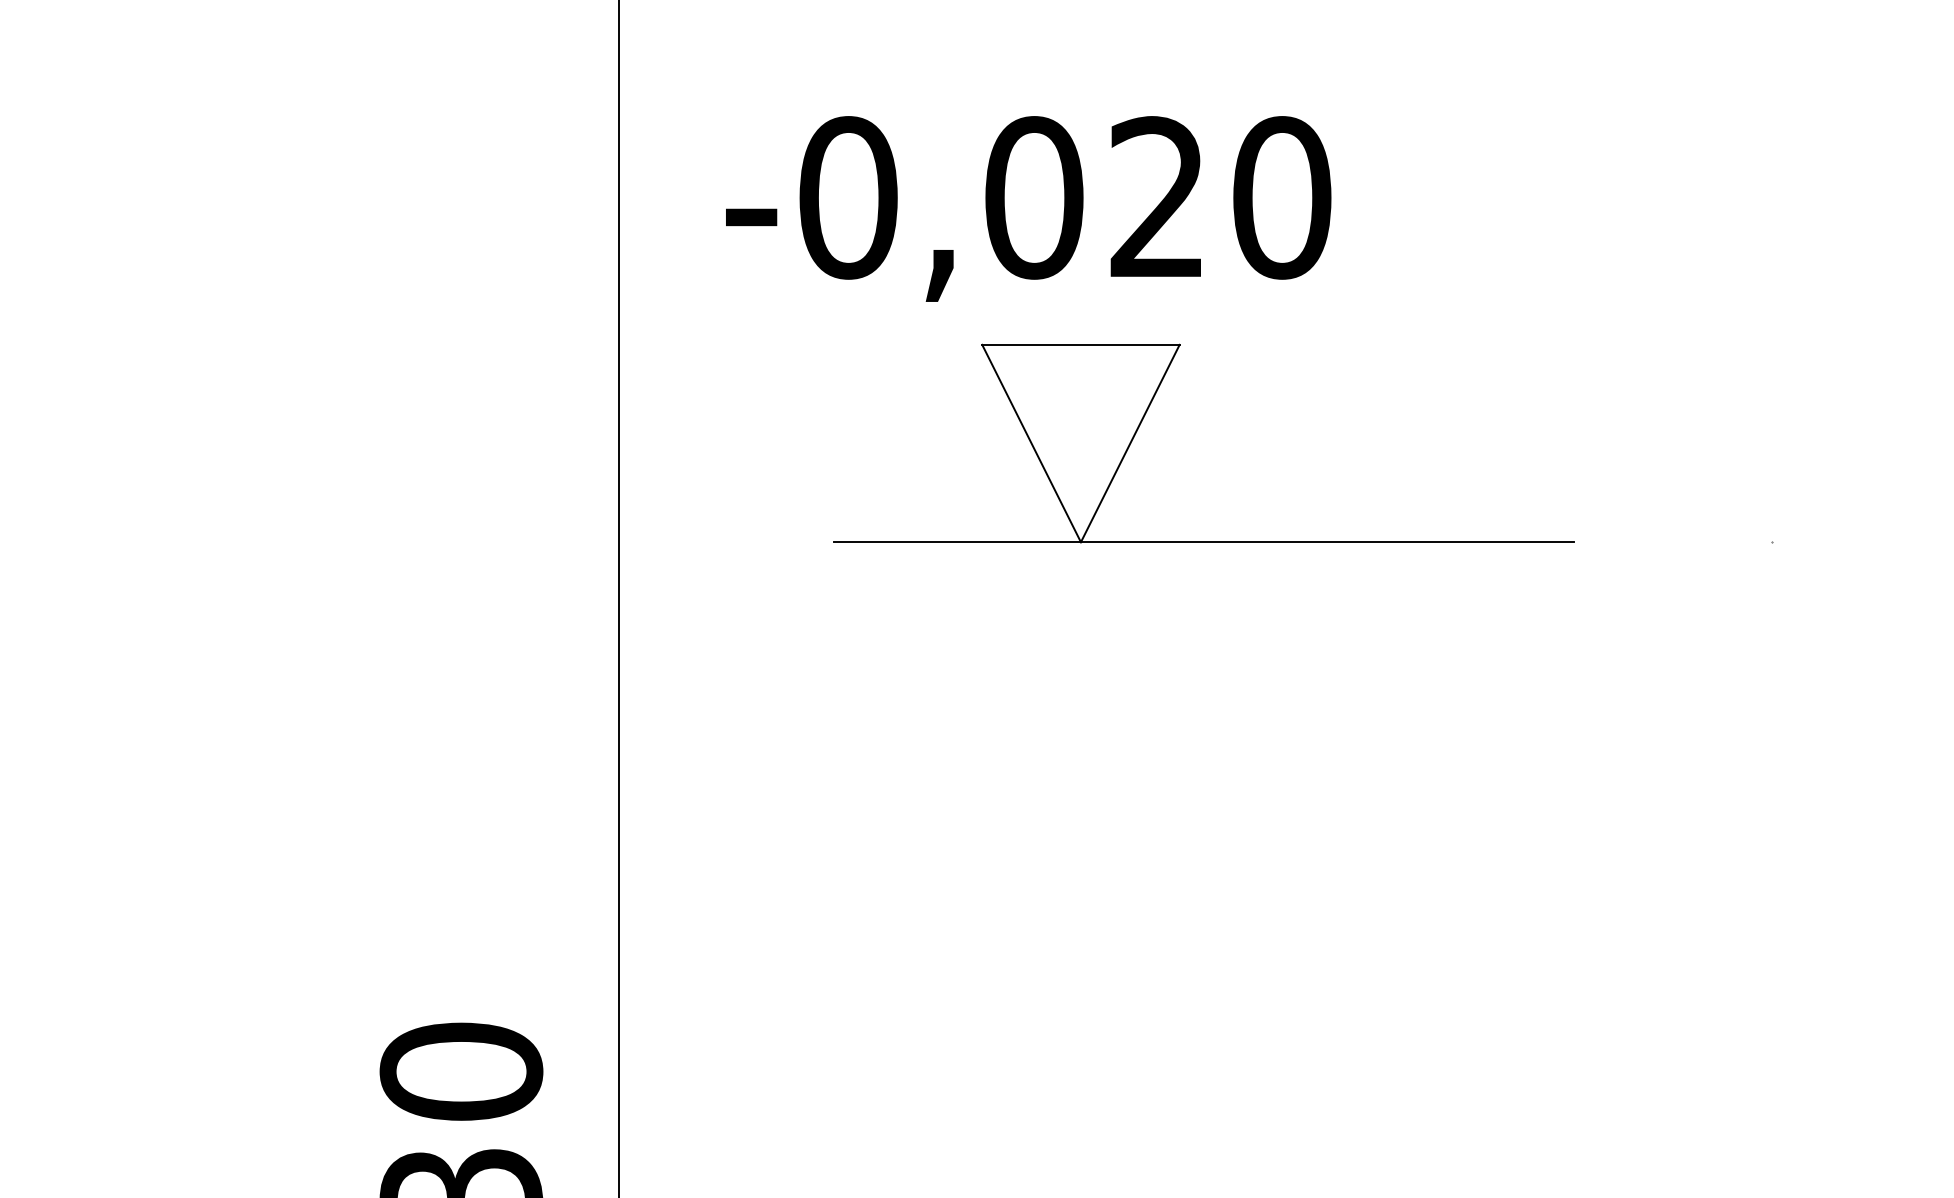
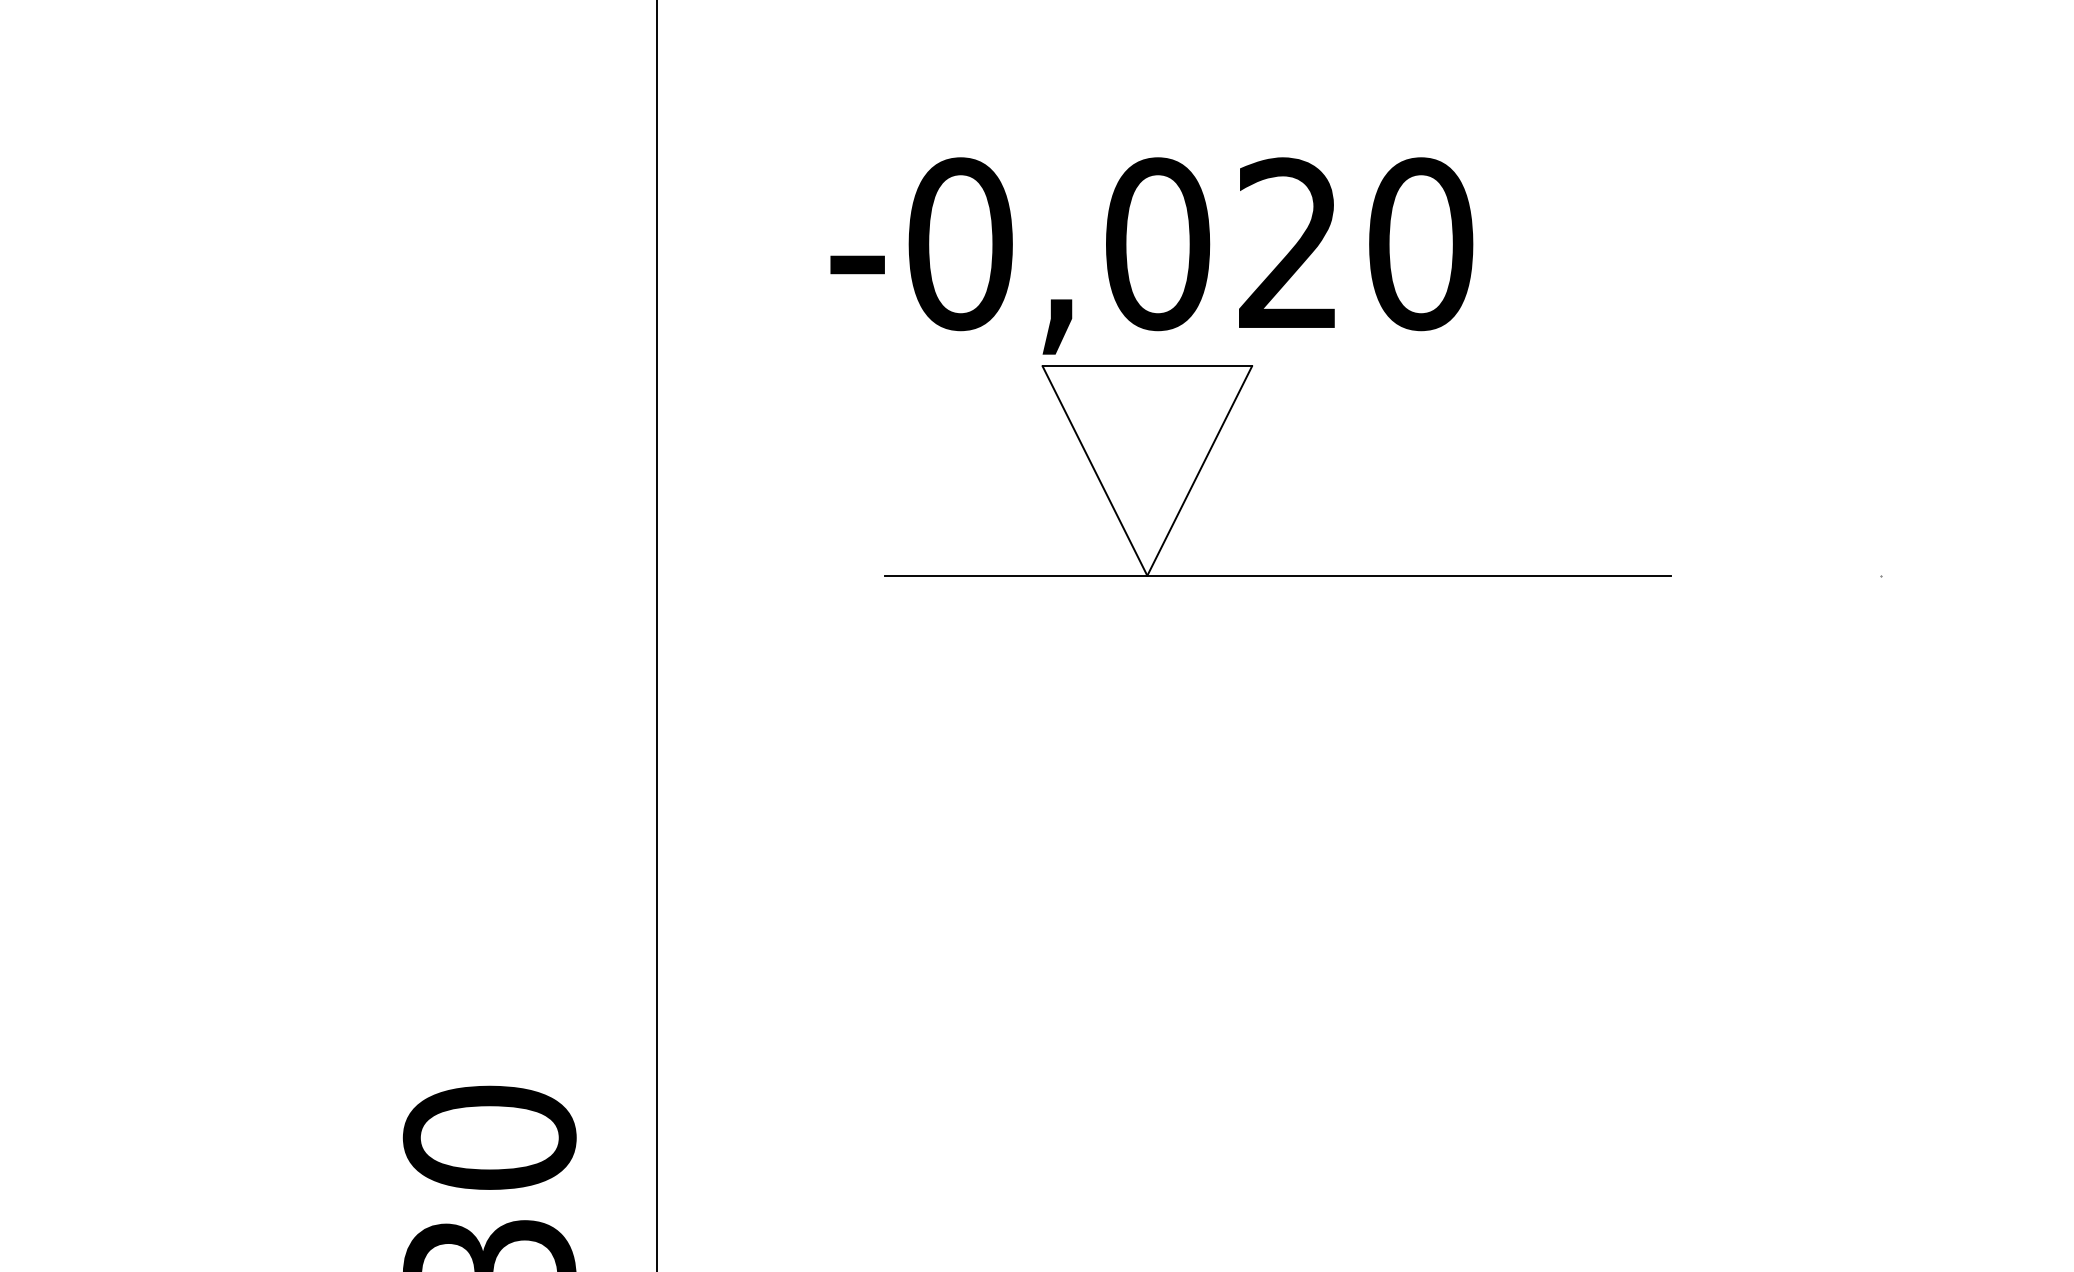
text: (1028, 208) -> (1151, 255), moved

